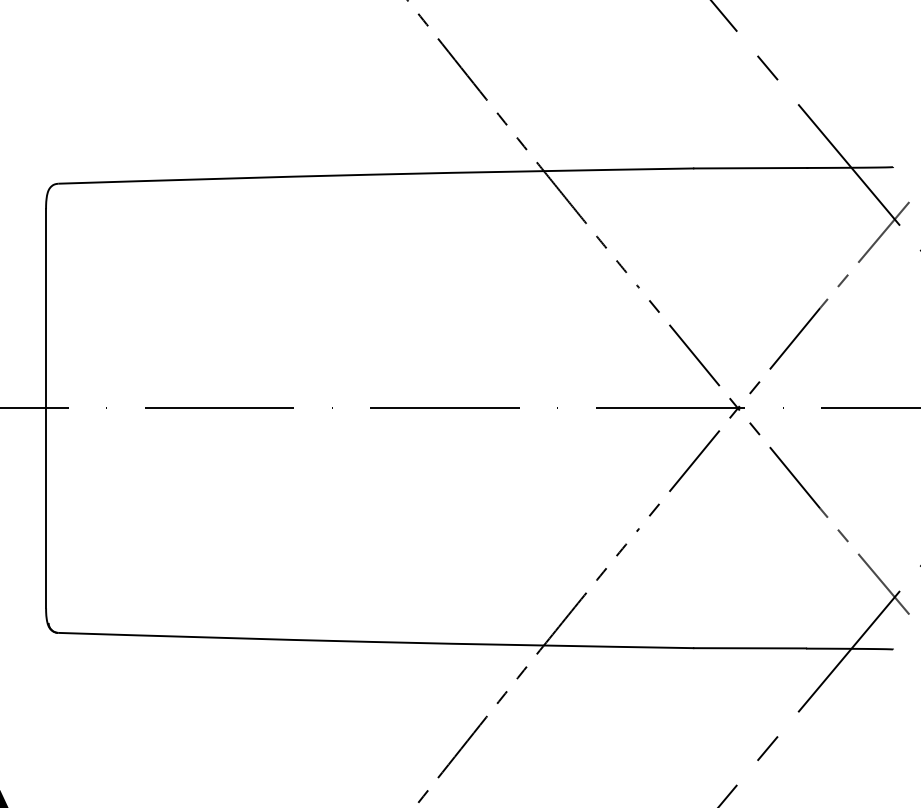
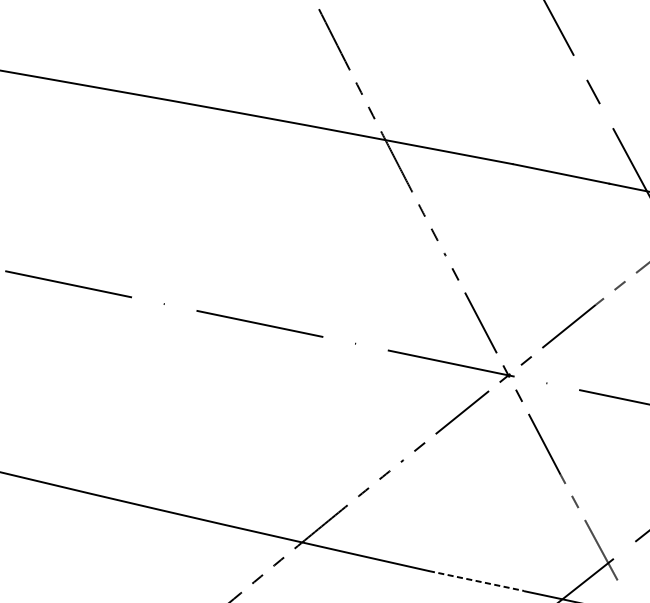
line: (750, 648) -> (476, 581), solid -> dashed

